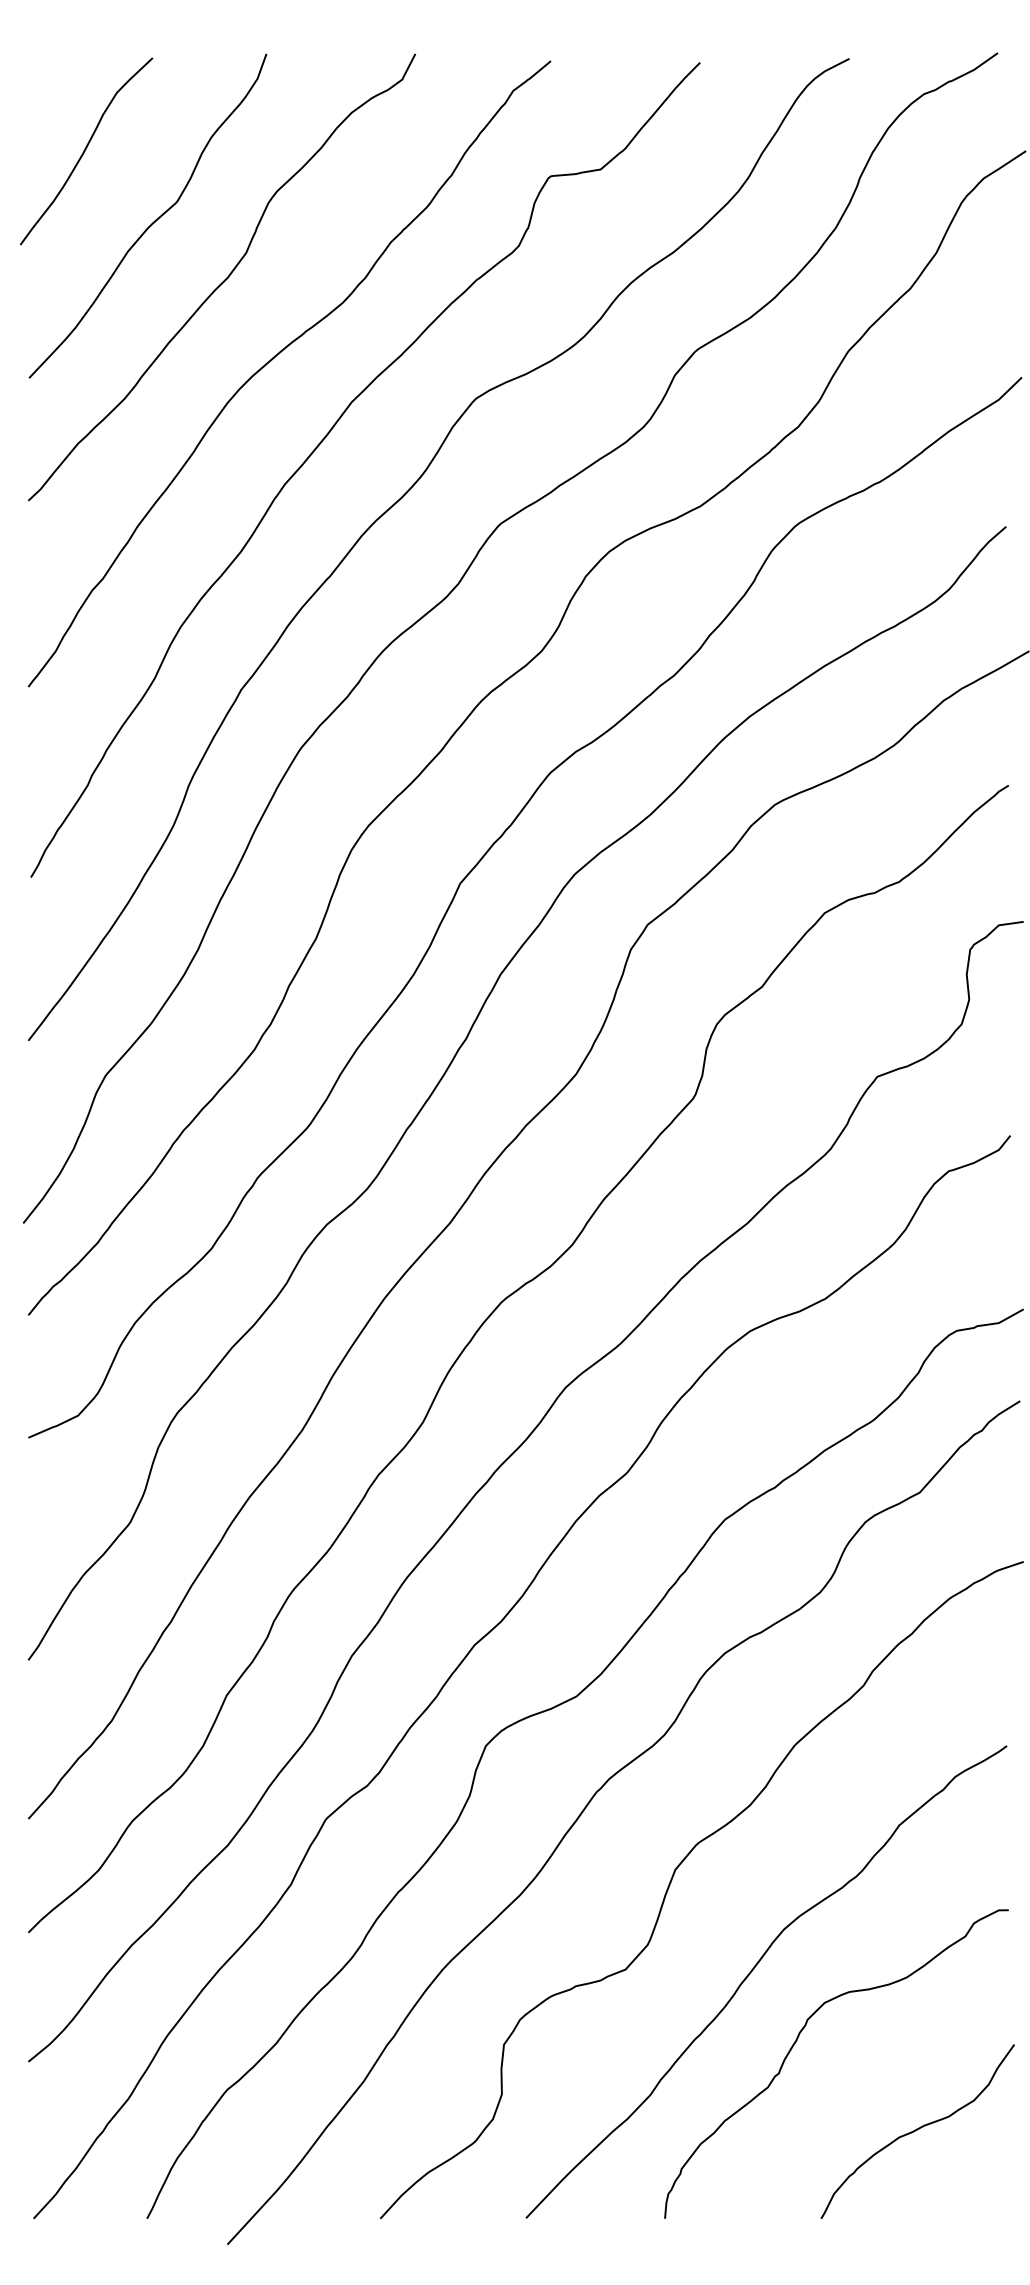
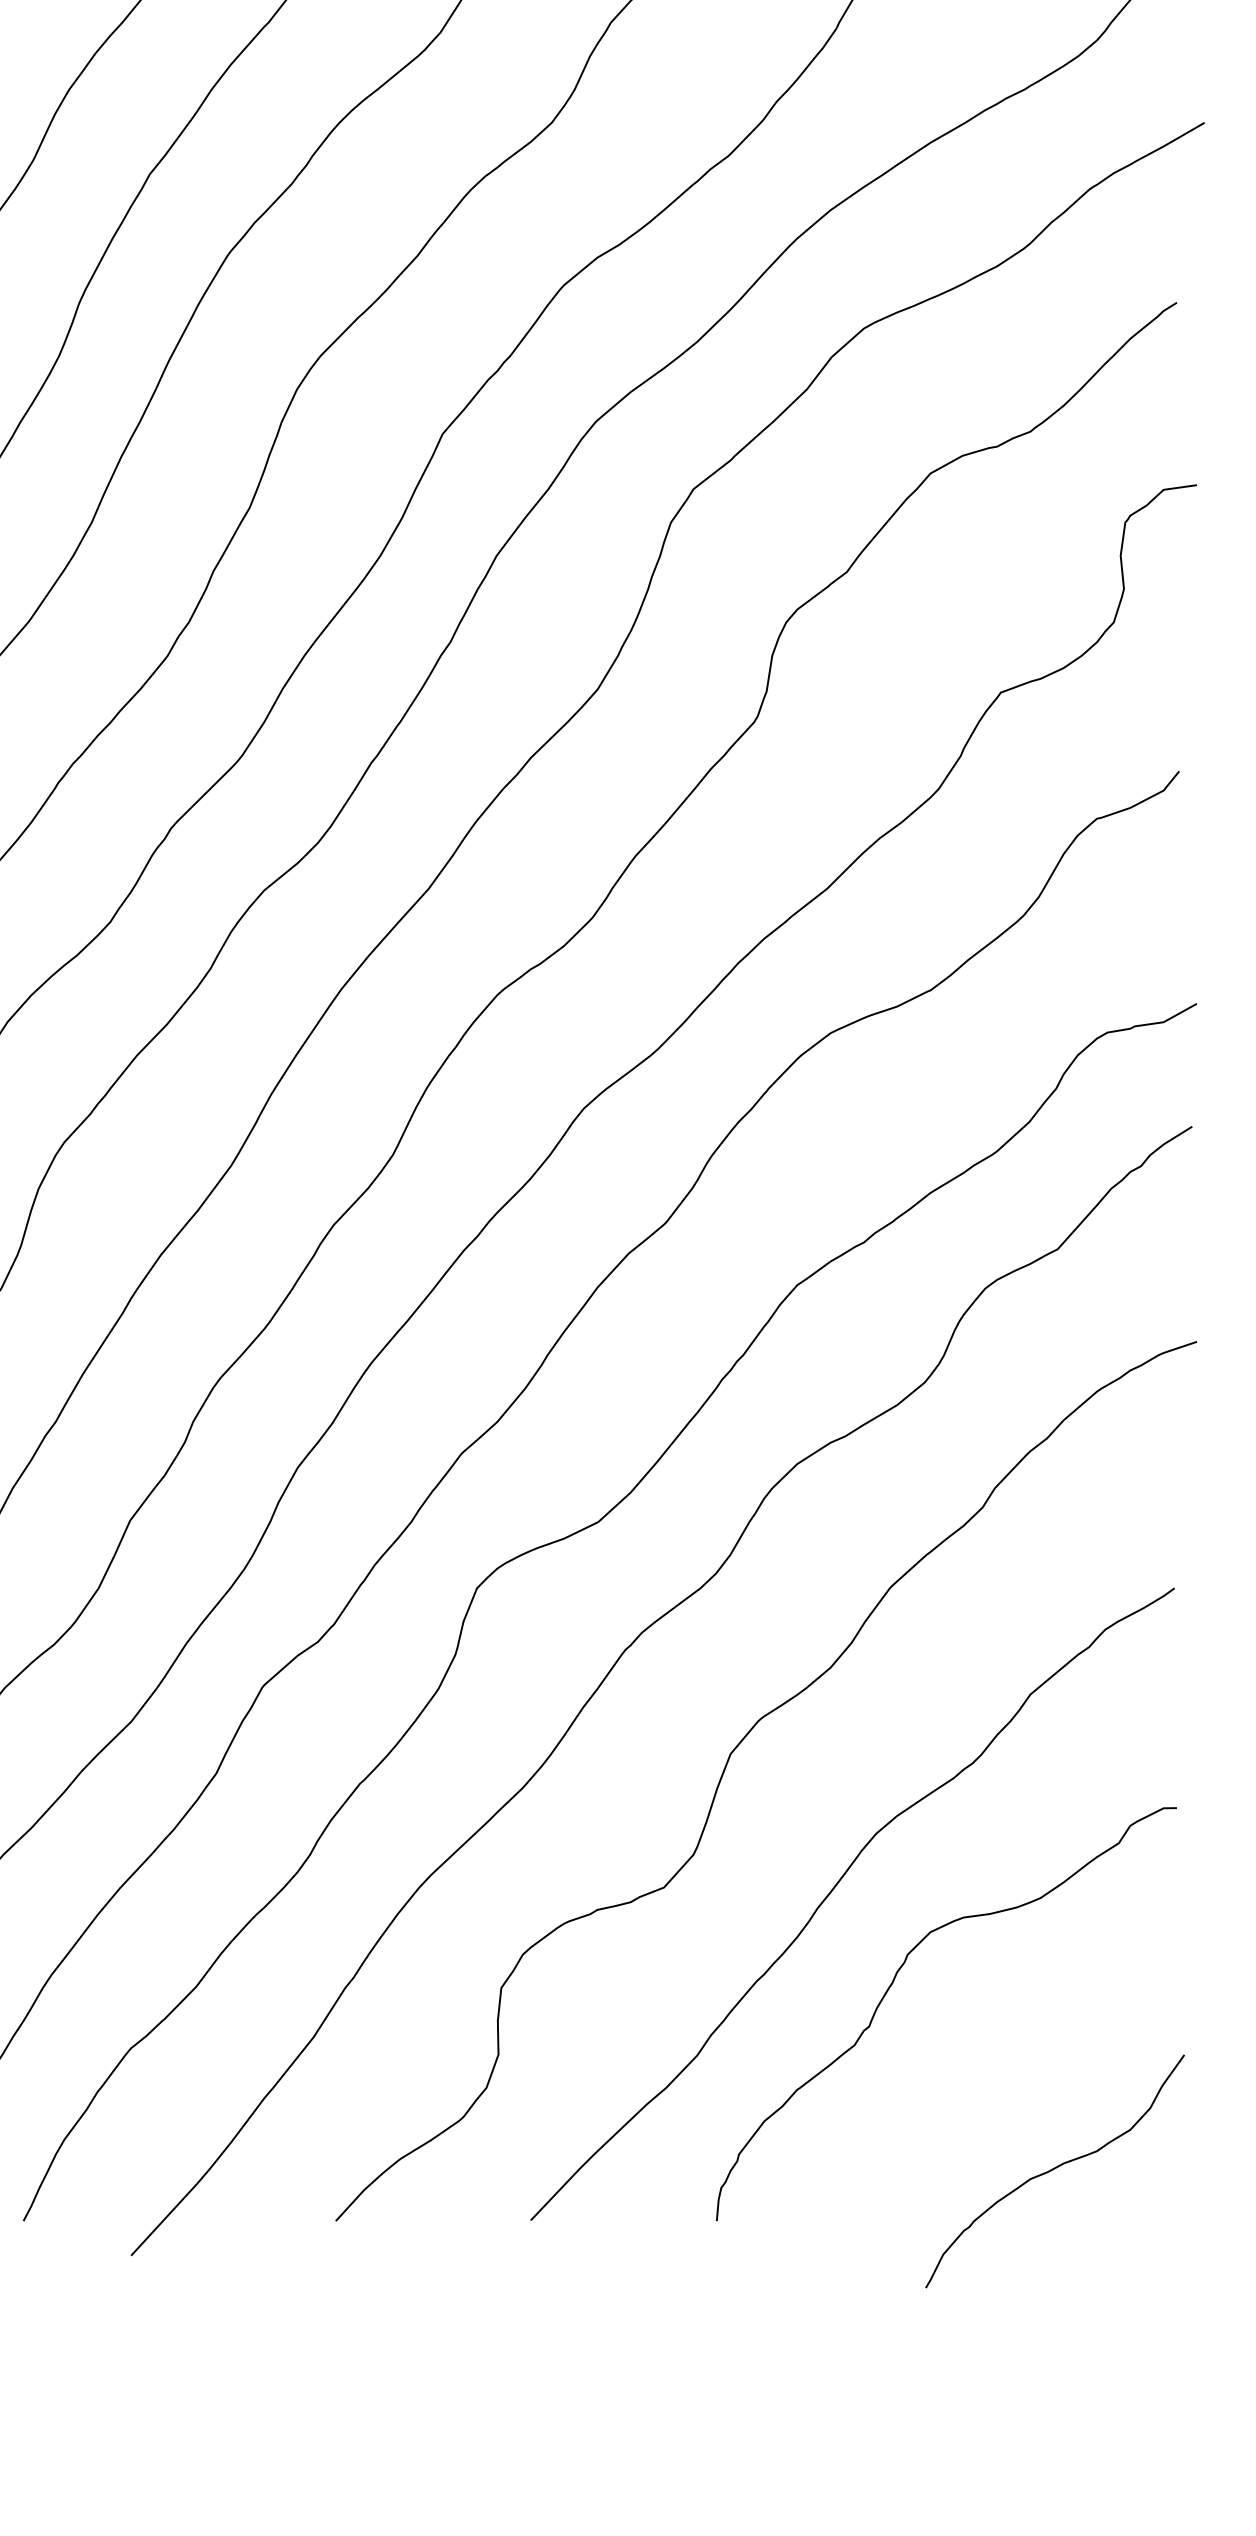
curve: (917, 2130) -> (1054, 2169), moved

